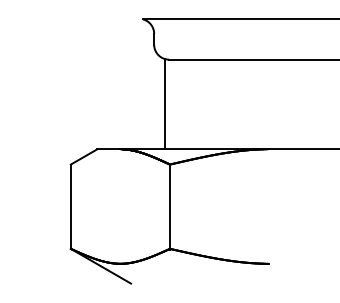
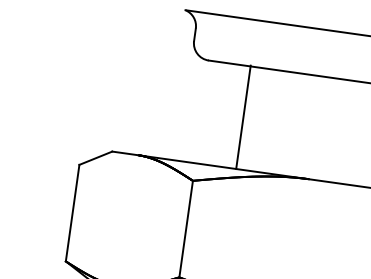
line: (164, 103) -> (243, 116), moved

